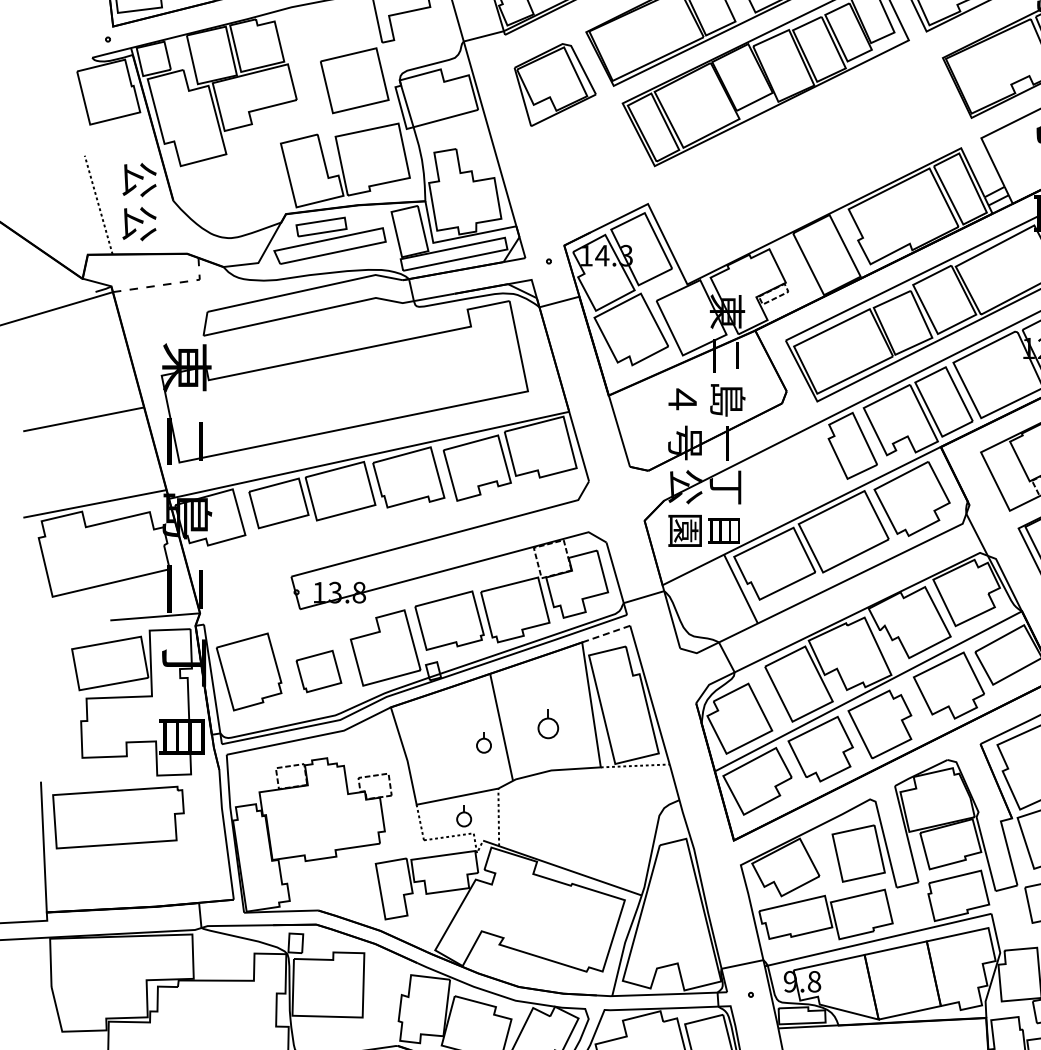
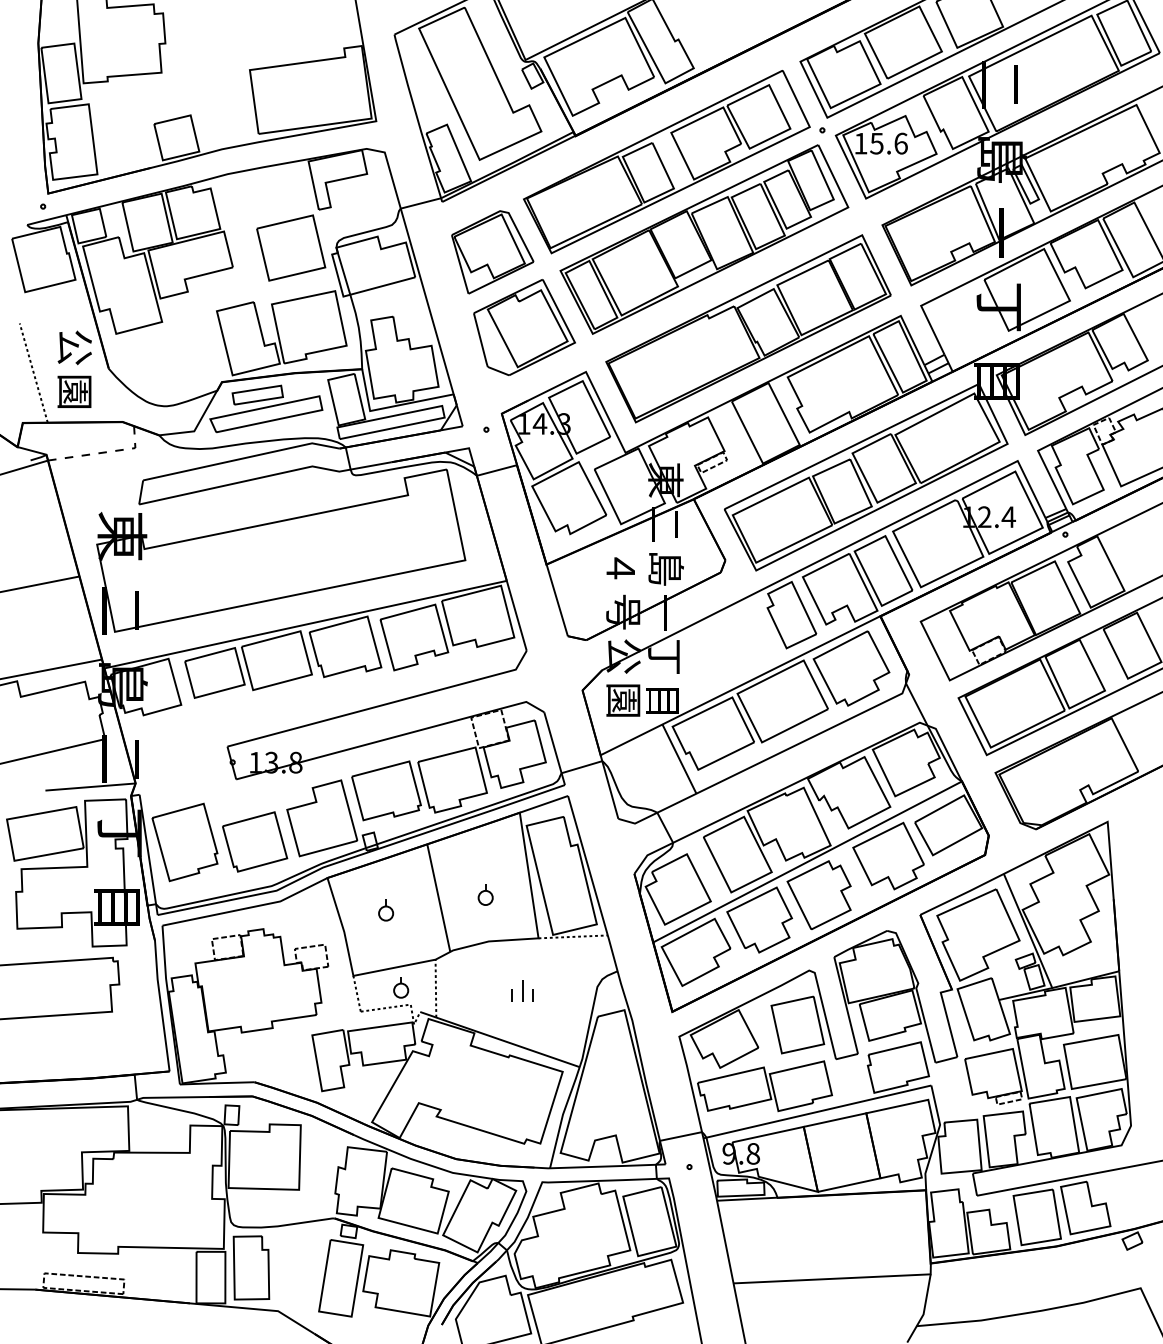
part: (586, 159) -> (524, 327), added
part: (809, 160) -> (748, 328), added
text: (139, 223) -> (74, 391), 公 -> 園
line: (605, 634) -> (543, 804), dashed -> solid
part: (319, 671) -> (255, 841), size x1.43
part: (548, 723) -> (485, 894), size x0.71
part: (484, 742) -> (386, 910), moved
part: (584, 819) -> (522, 990), added

